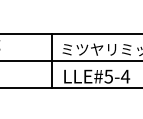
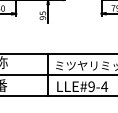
text: (108, 76) -> (91, 86), LLE#5-4 -> LLE#9-4

